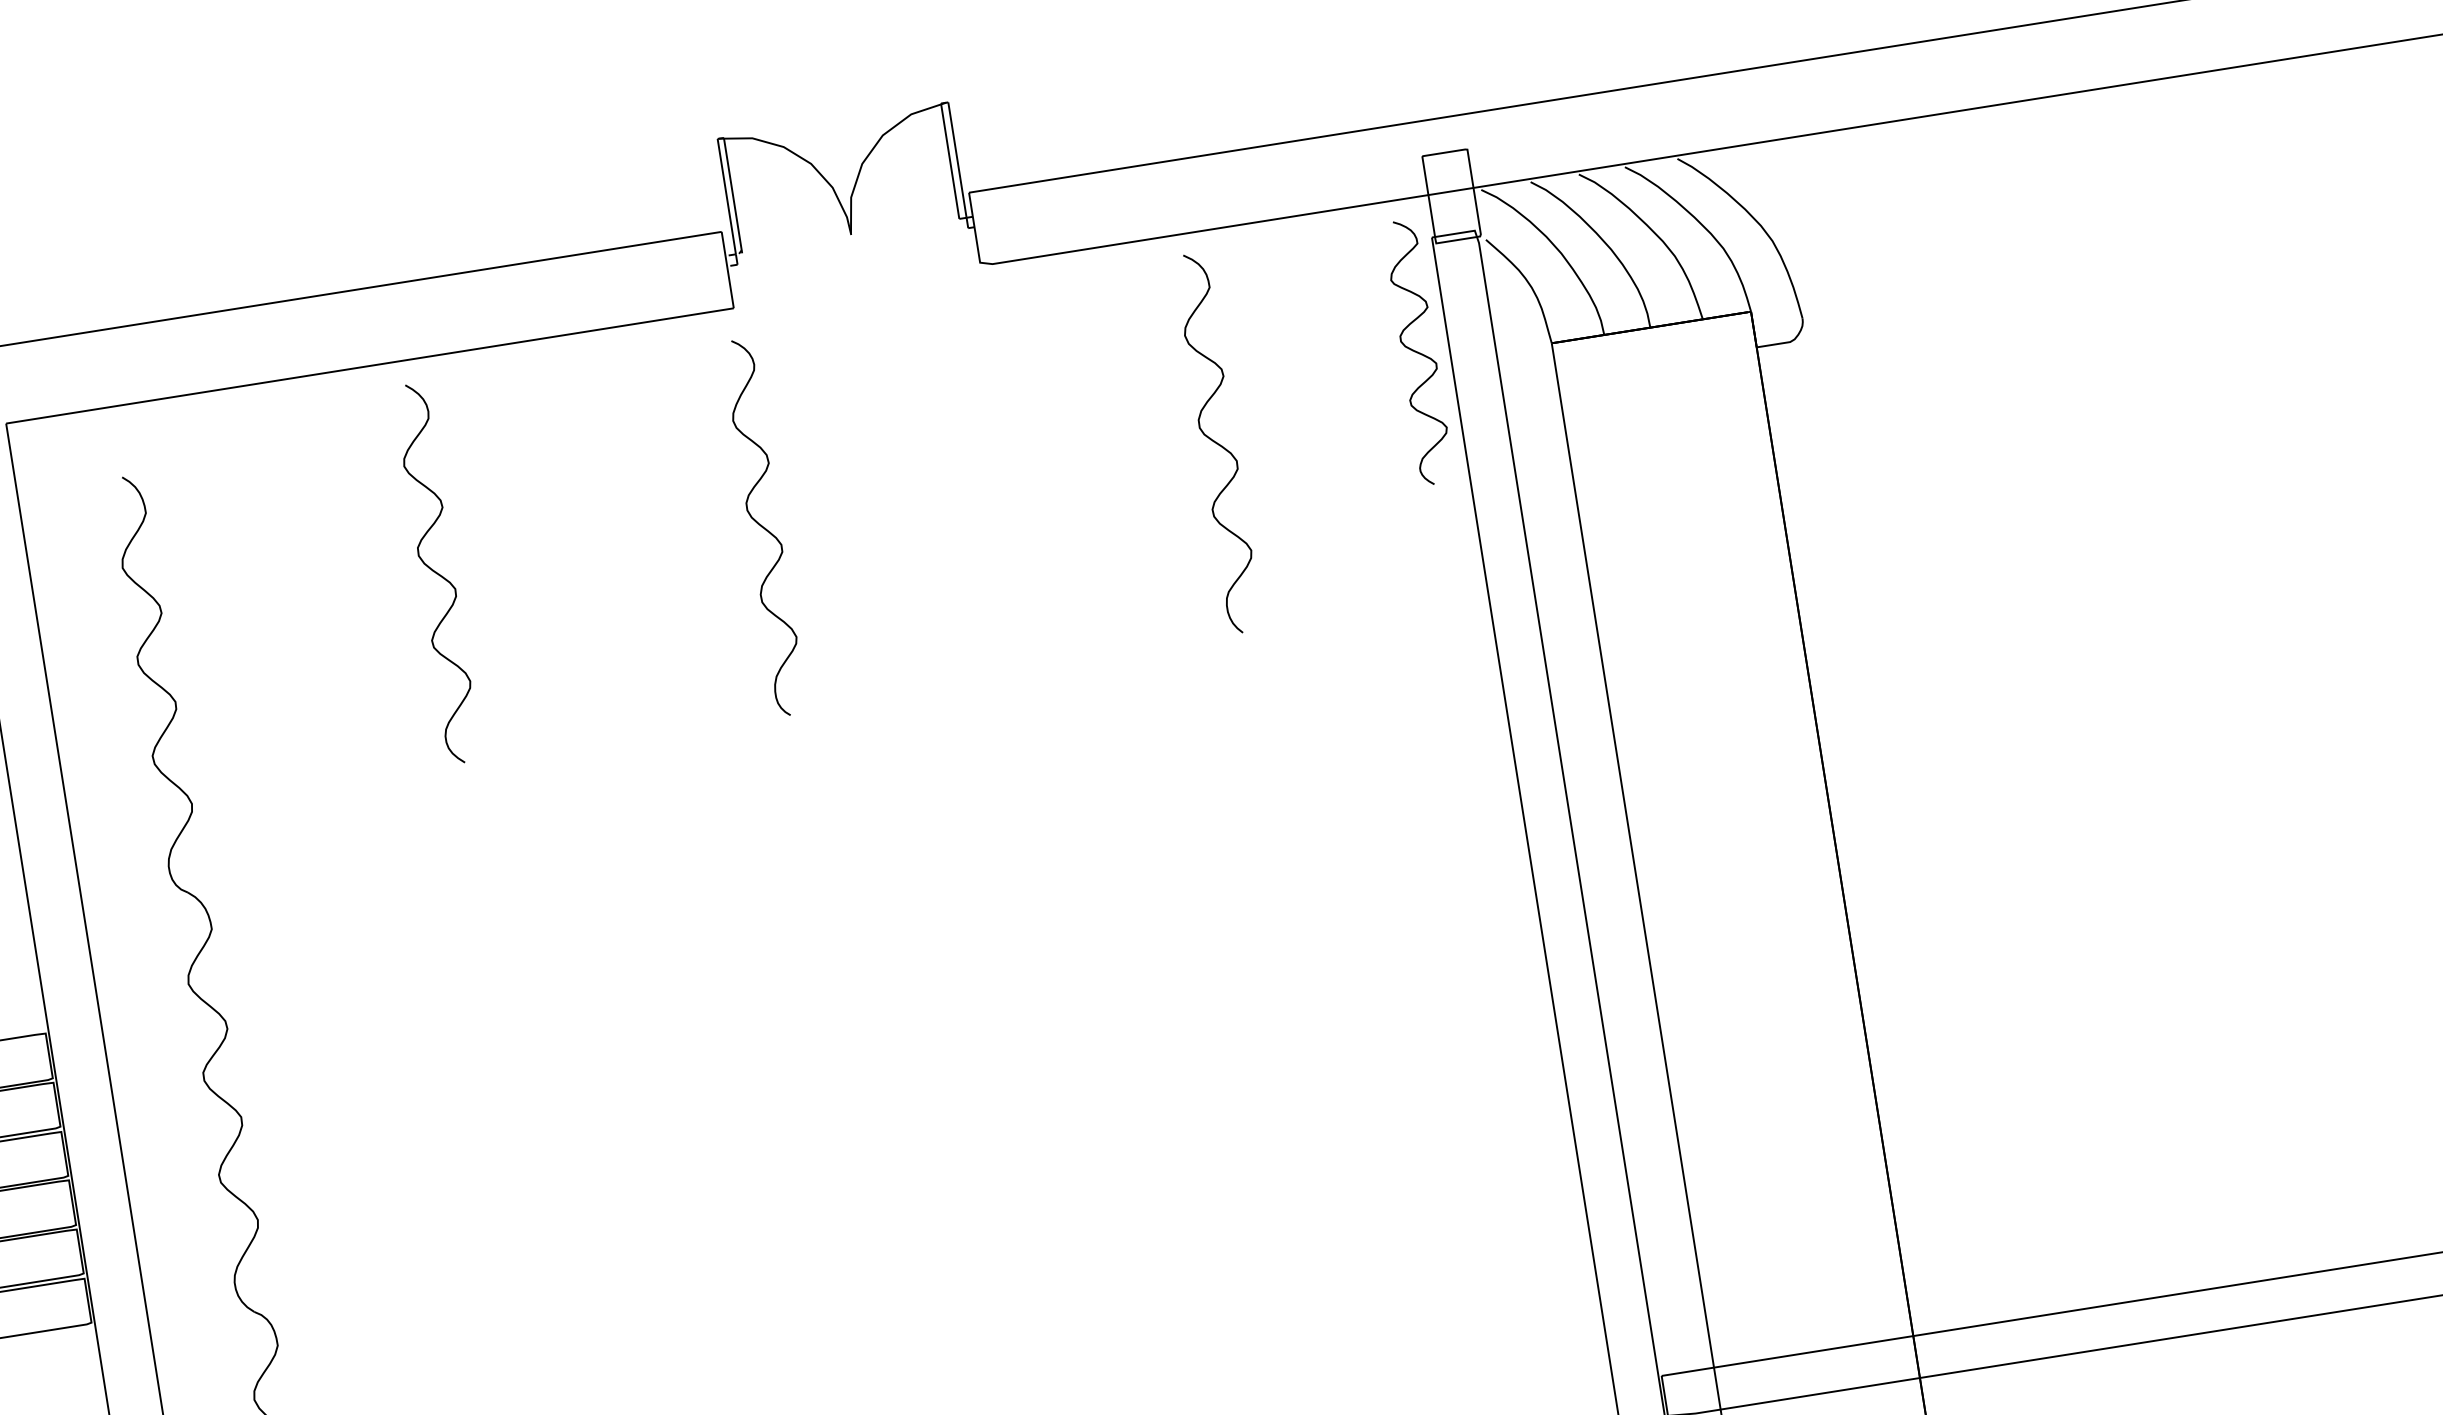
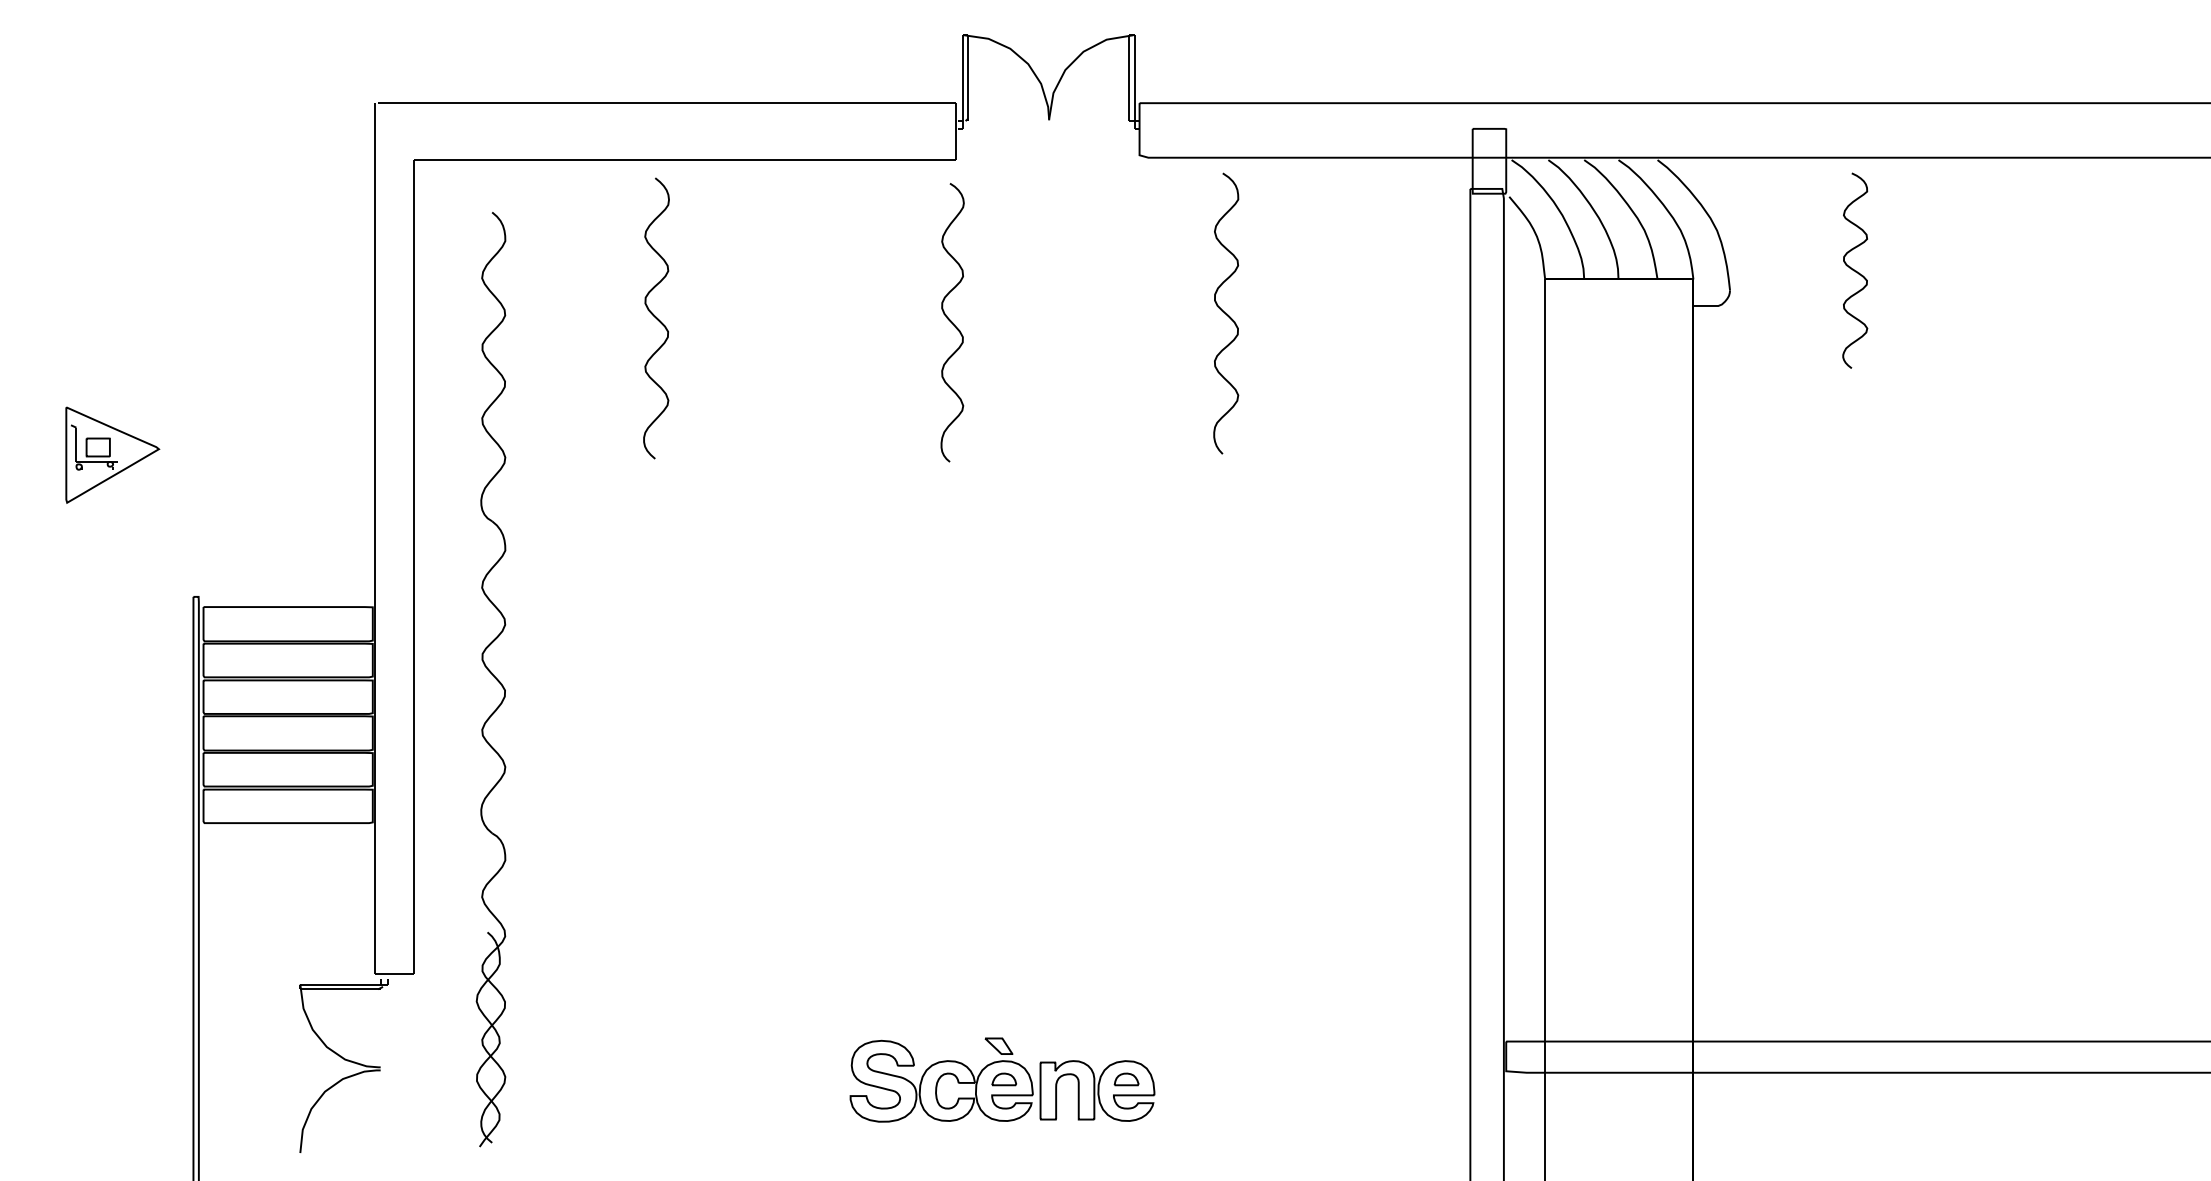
curve: (1418, 352) -> (1855, 270), moved
curve: (1218, 443) -> (1226, 313), moved
curve: (436, 573) -> (656, 318), moved

